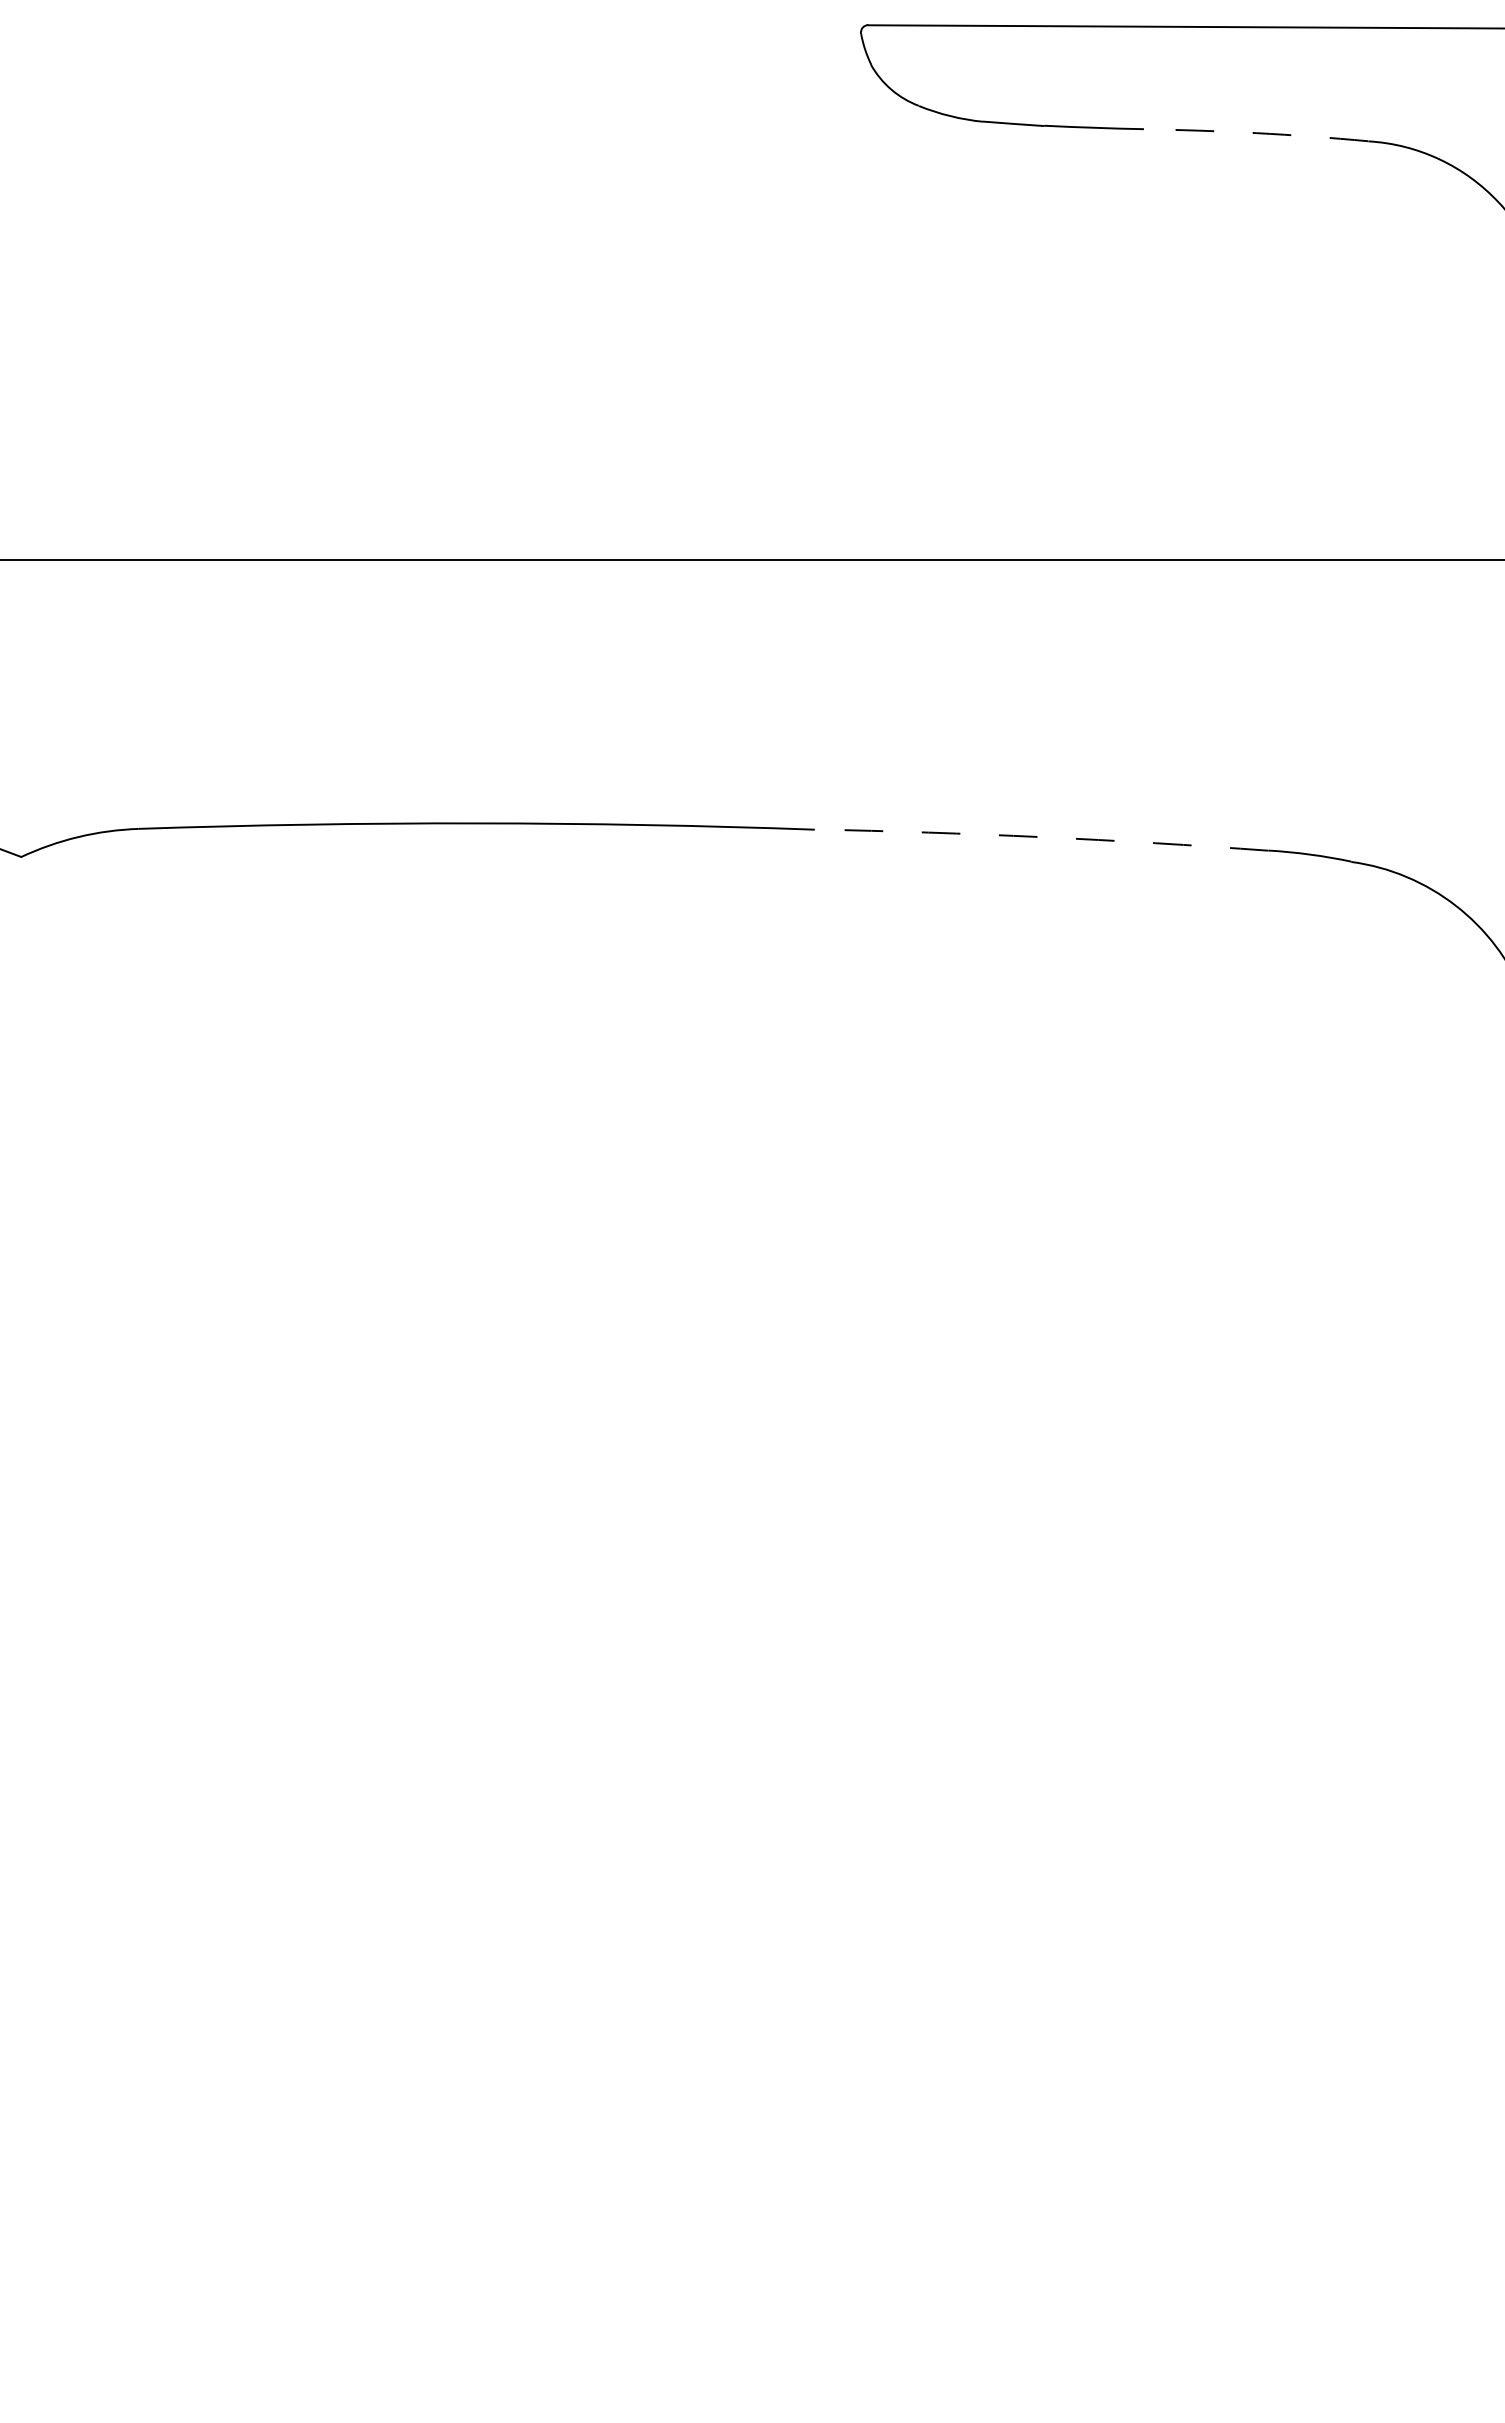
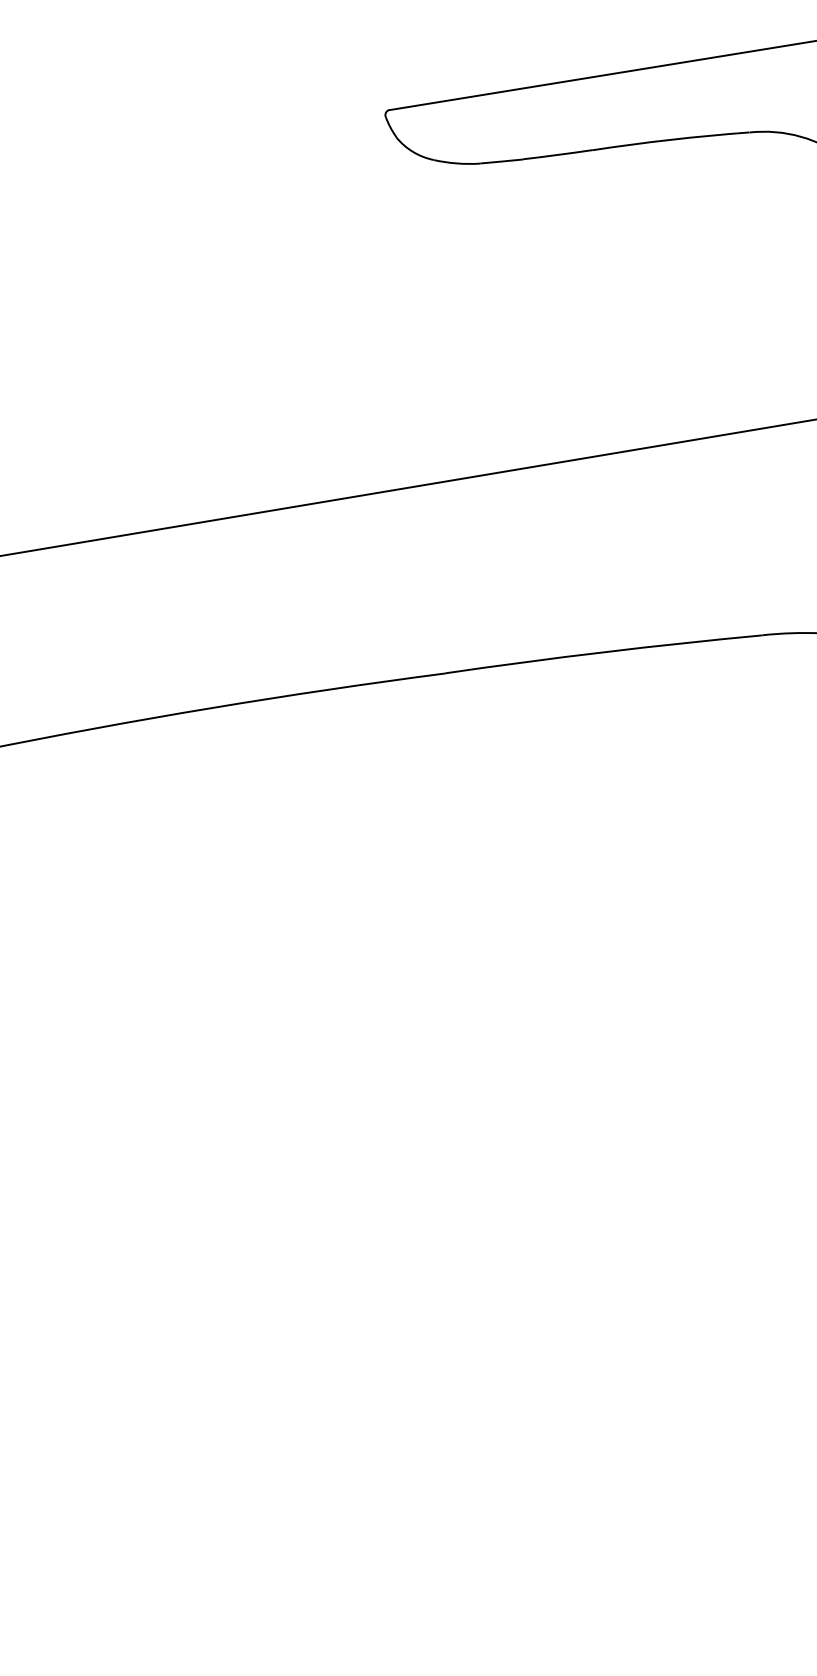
arc: (1256, 133) -> (671, 140), dashed -> solid
arc: (1041, 837) -> (603, 652), dashed -> solid

